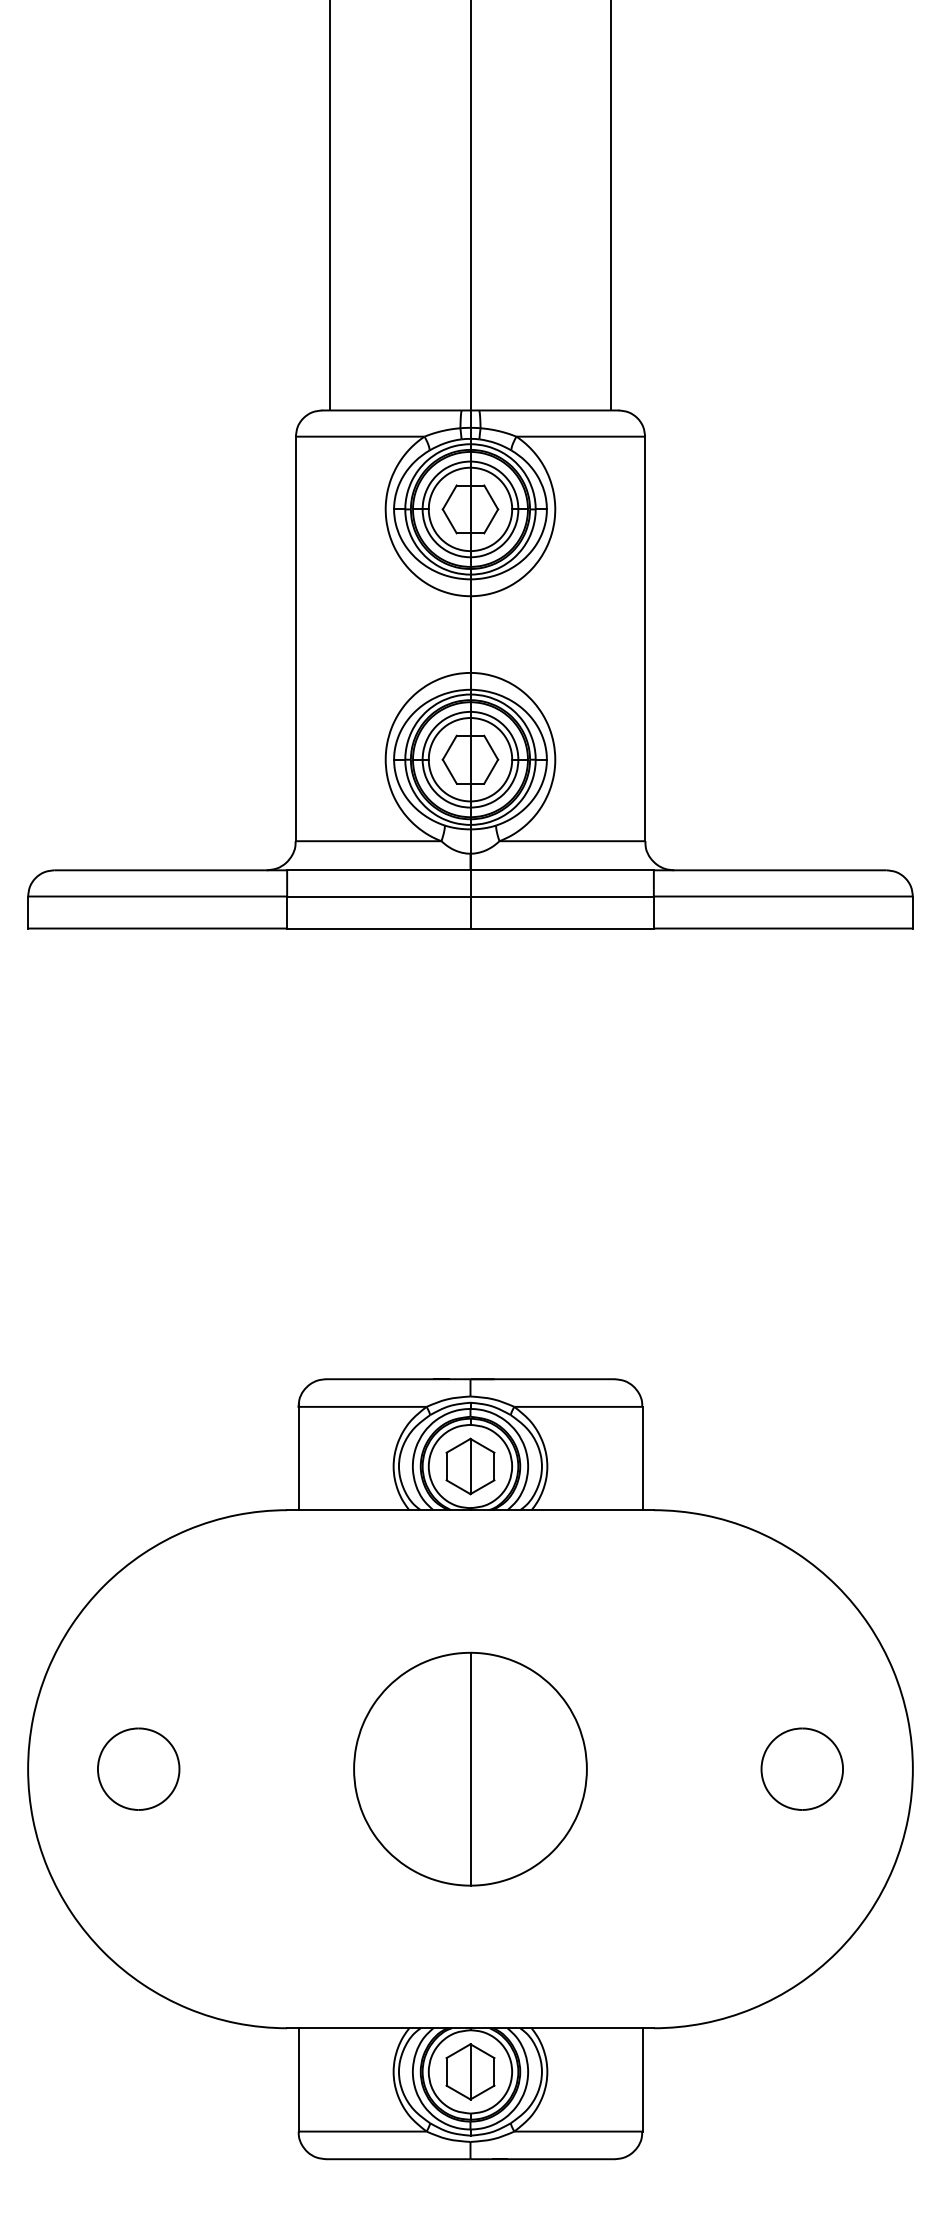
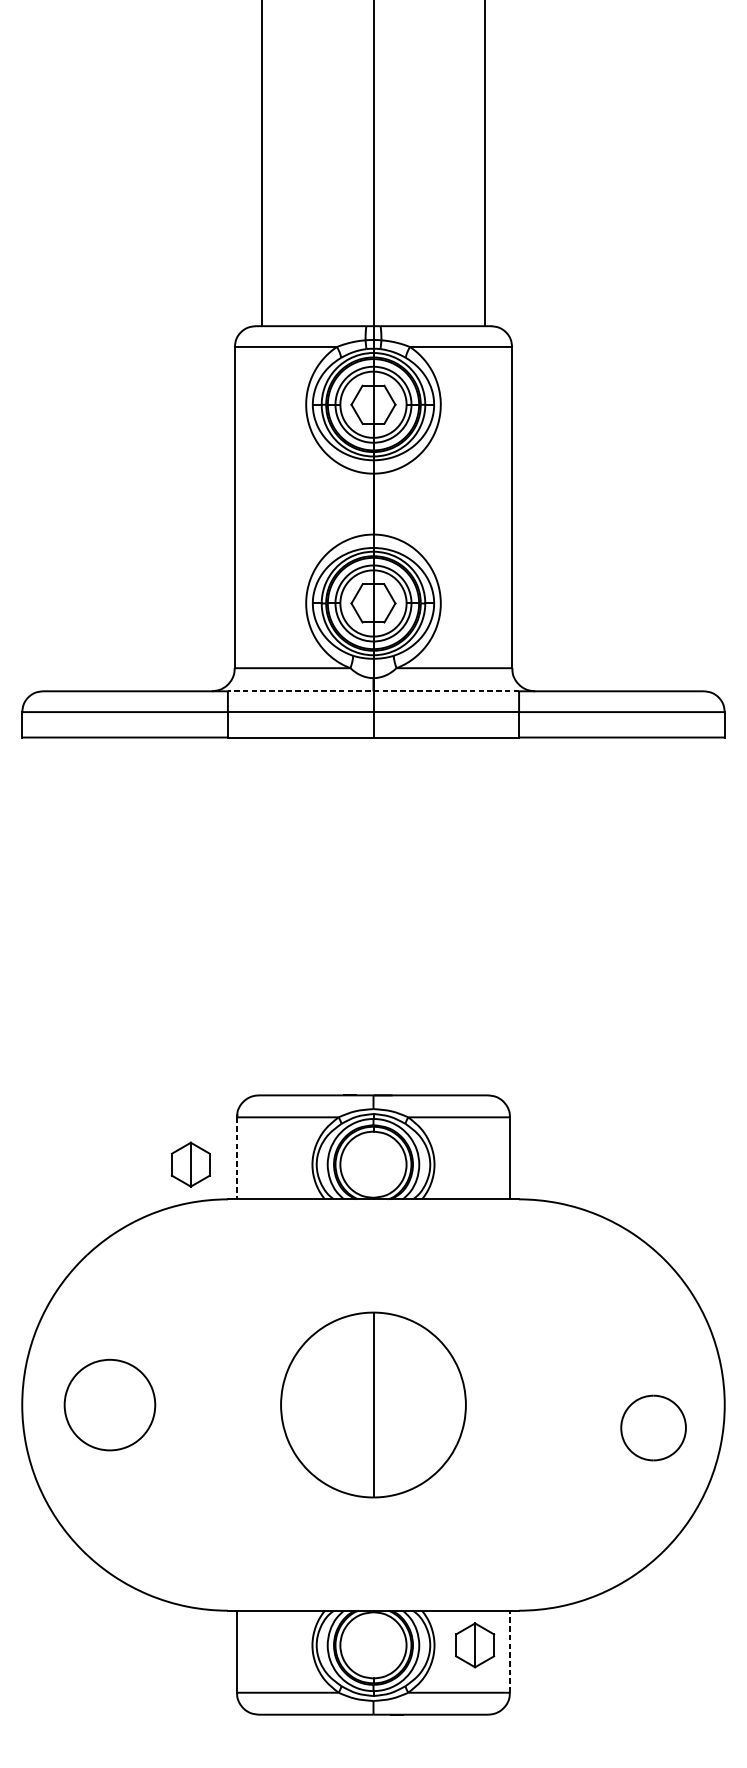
line: (470, 870) -> (373, 691), solid -> dashed
line: (298, 1458) -> (236, 1158), solid -> dashed
part: (470, 1466) -> (190, 1164), moved
part: (138, 1768) -> (109, 1404), size x1.4
part: (801, 1768) -> (652, 1427), moved
part: (470, 2071) -> (475, 1645), moved
line: (642, 2079) -> (510, 1651), solid -> dashed

